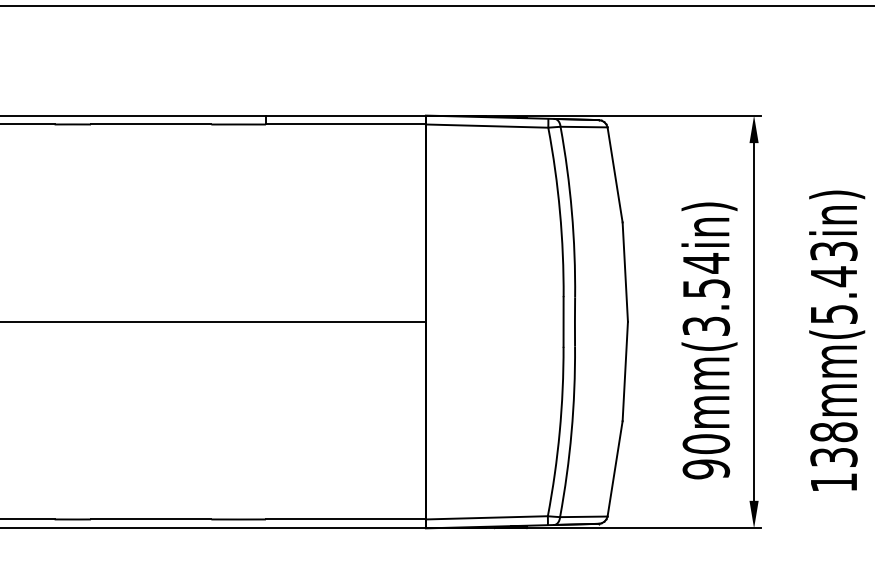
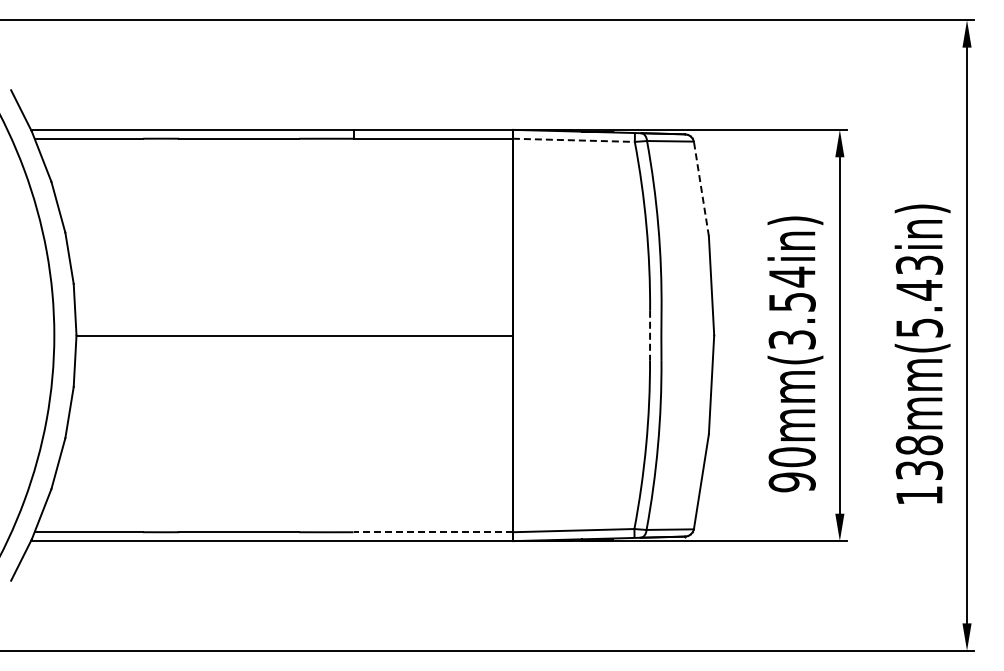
line: (486, 126) -> (573, 140), solid -> dashed
line: (615, 174) -> (701, 188), solid -> dashed
line: (564, 321) -> (650, 335), solid -> dashed
line: (346, 519) -> (433, 532), solid -> dashed

